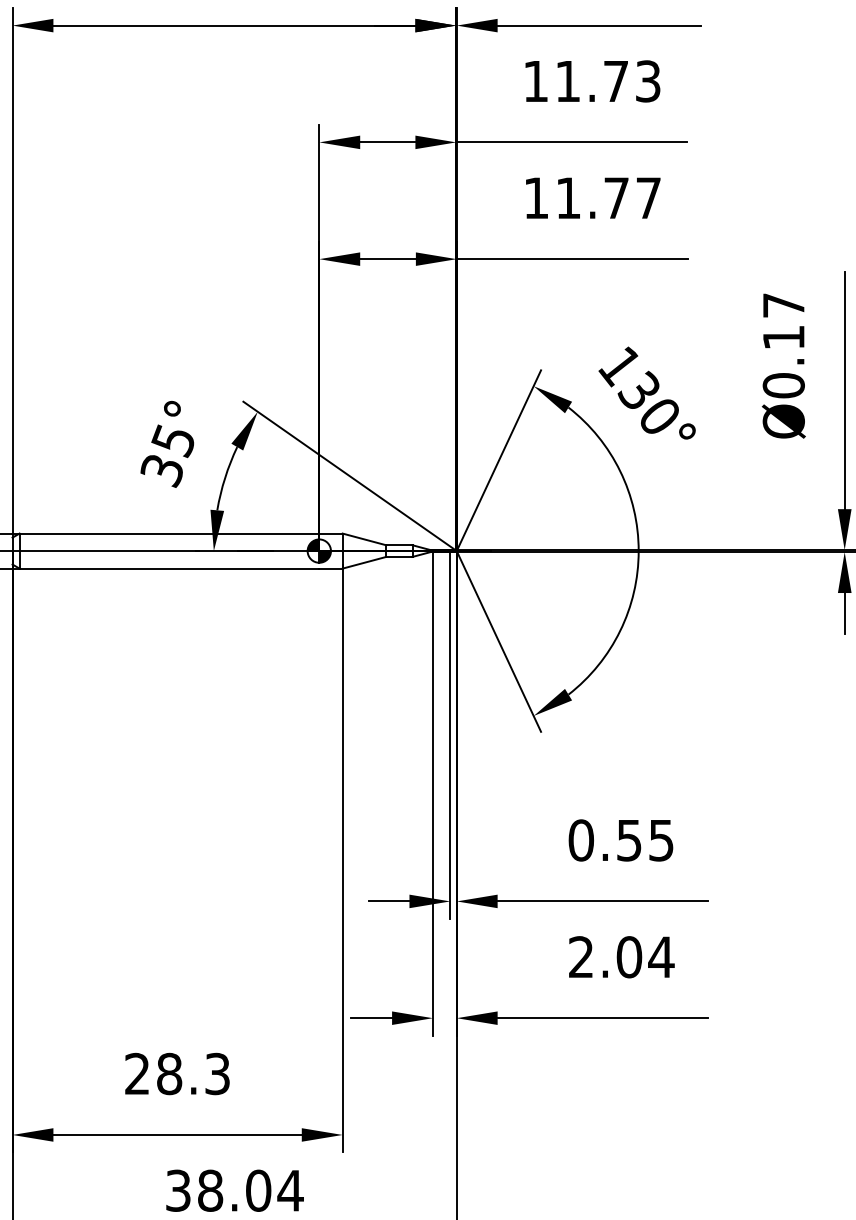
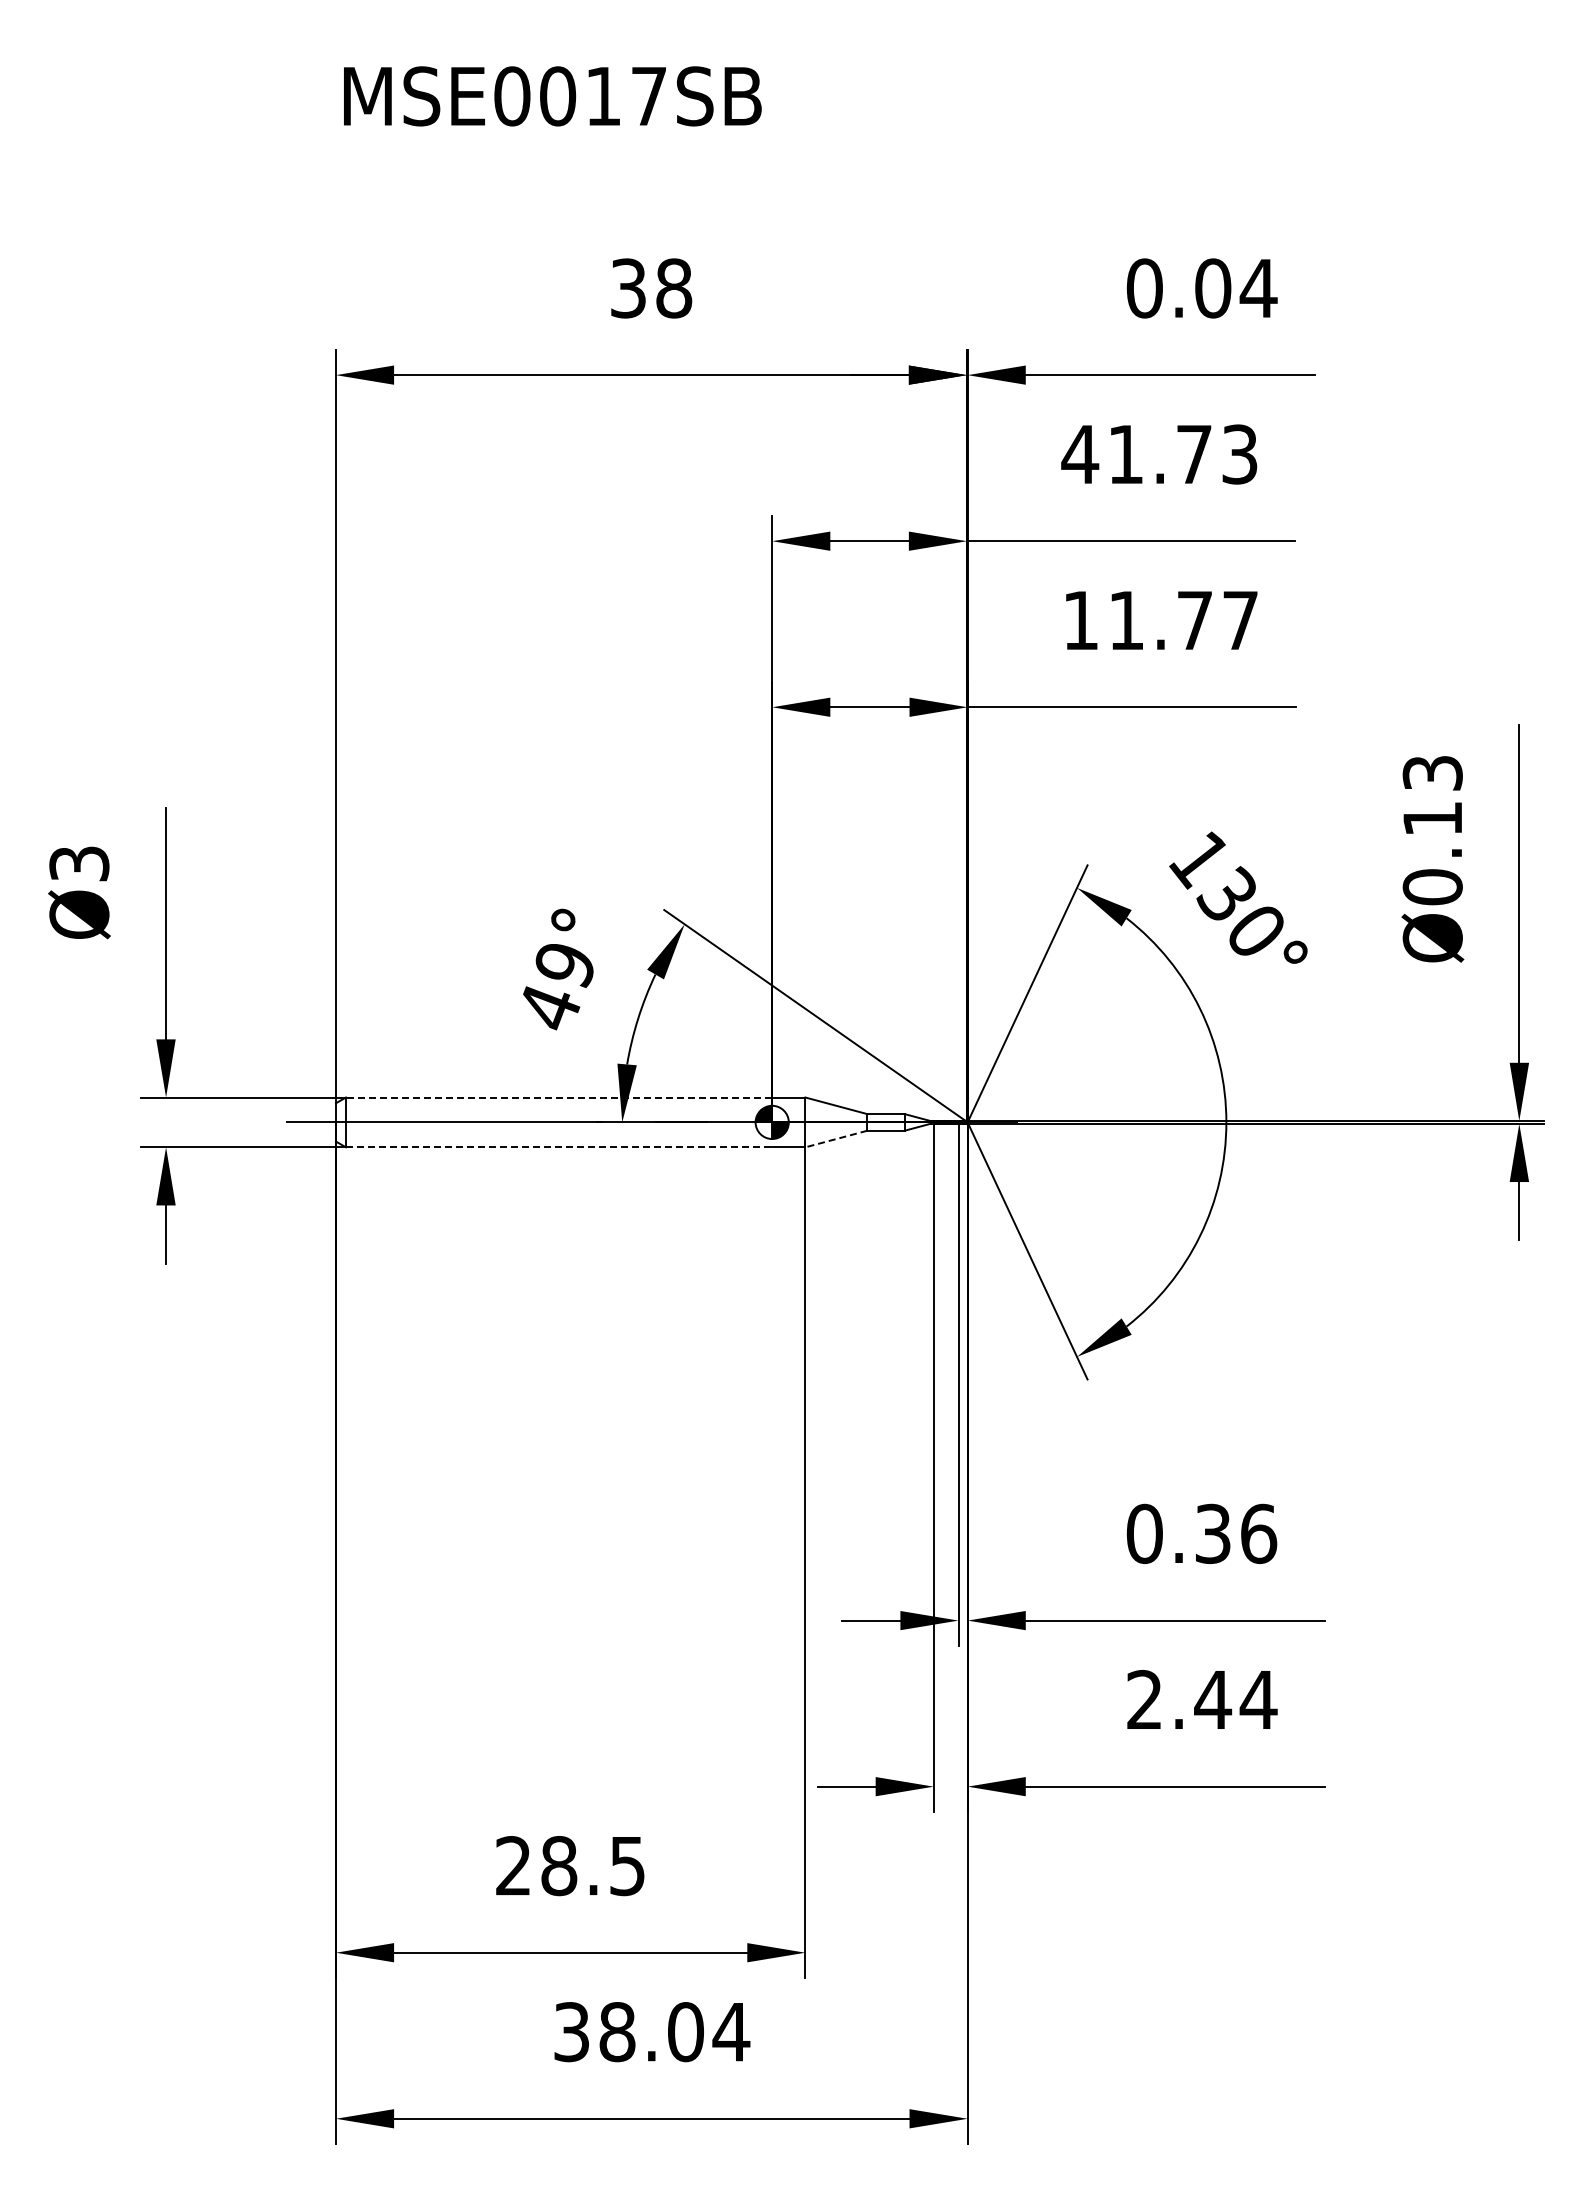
text: (536, 81) -> (1080, 454), 11.73 -> 41.73
text: (783, 305) -> (1432, 773), Ø0.17 -> Ø0.13
text: (167, 456) -> (556, 987), 35° -> 49°
line: (169, 533) -> (558, 1097), solid -> dashed
line: (363, 563) -> (835, 1139), solid -> dashed
line: (169, 568) -> (559, 1147), solid -> dashed
text: (645, 840) -> (1236, 1533), 0.55 -> 0.36
text: (629, 956) -> (1213, 1699), 2.04 -> 2.44
text: (217, 1073) -> (627, 1865), 28.3 -> 28.5

